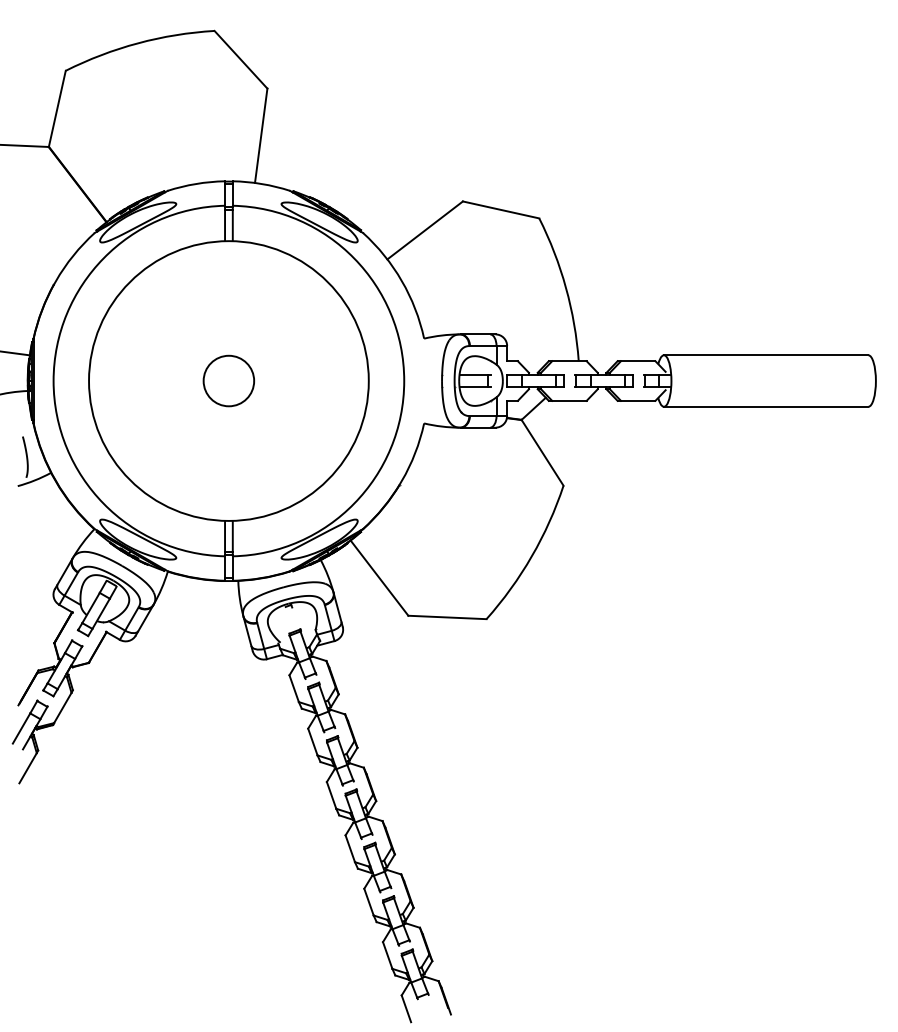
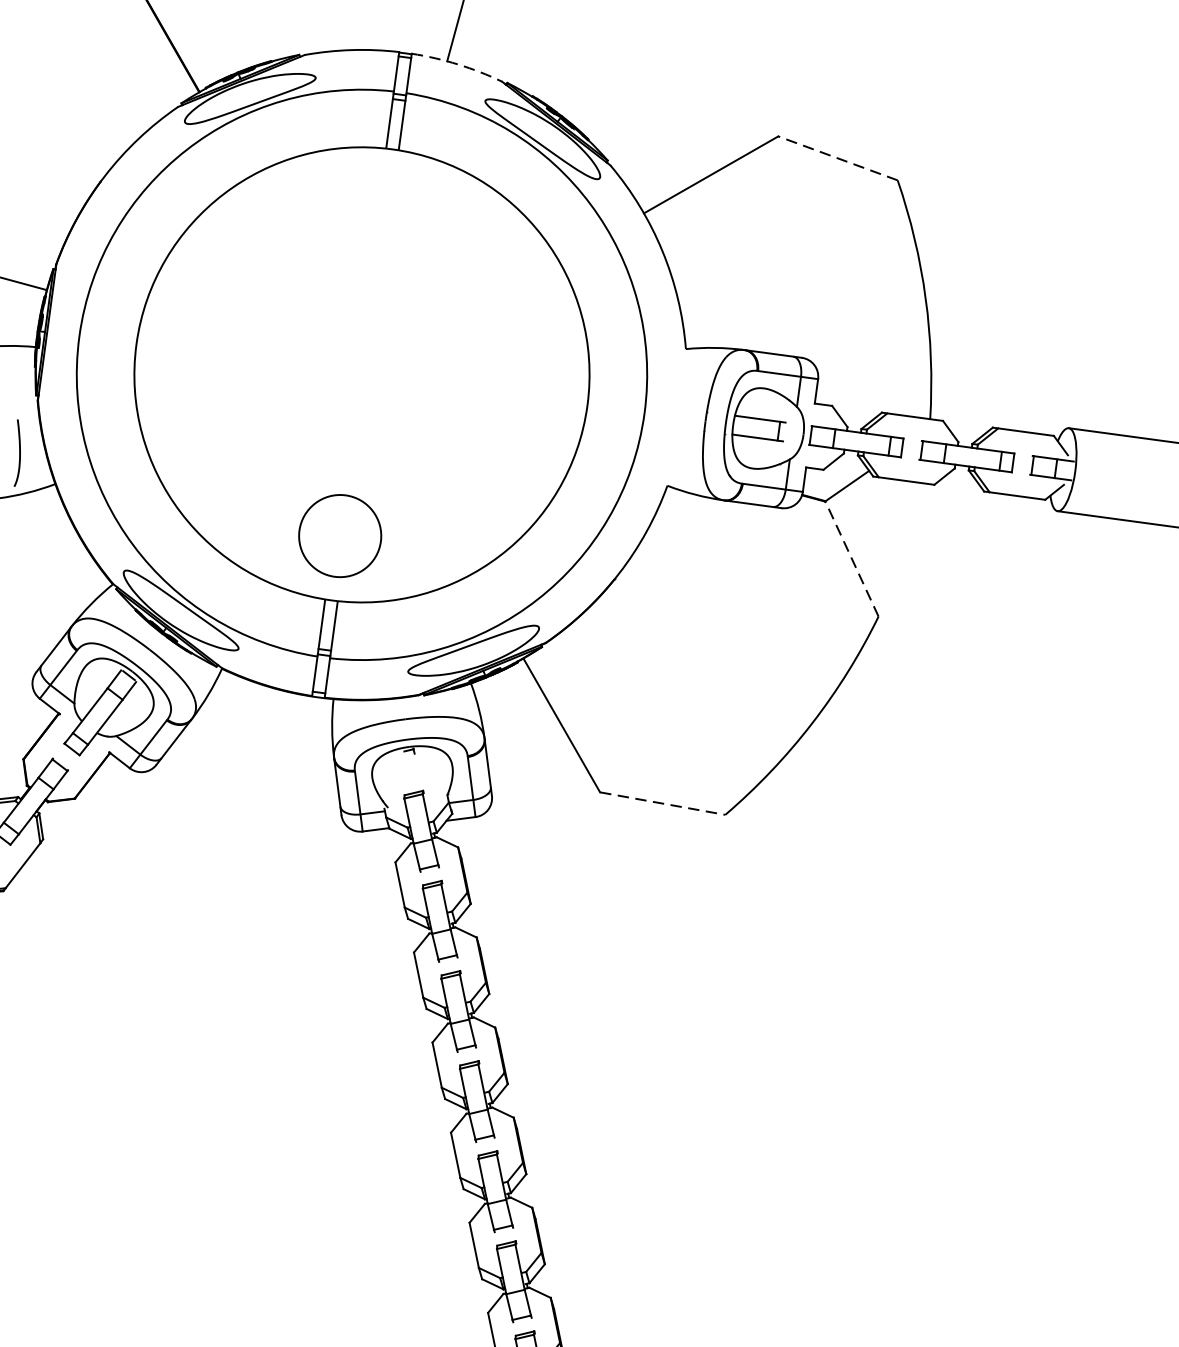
arc: (261, 183) -> (457, 63), solid -> dashed
line: (500, 209) -> (837, 157), solid -> dashed
circle: (228, 380) -> (339, 535), moved
line: (542, 452) -> (851, 558), solid -> dashed
line: (447, 617) -> (662, 803), solid -> dashed

